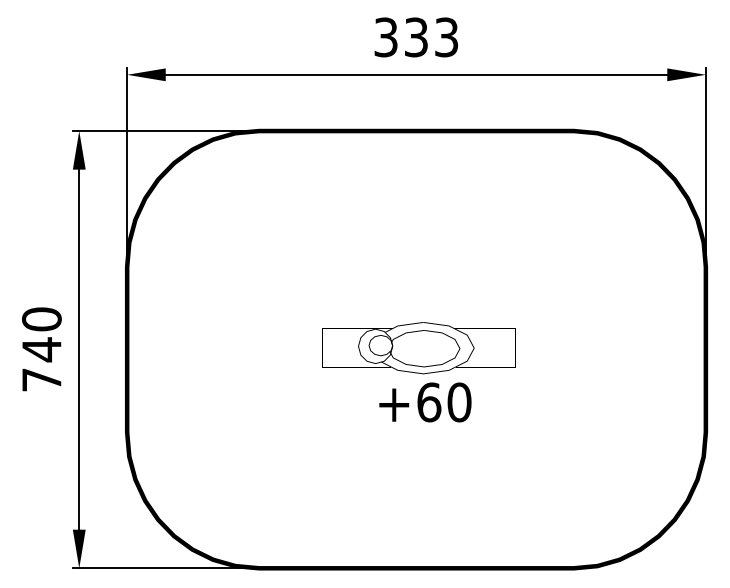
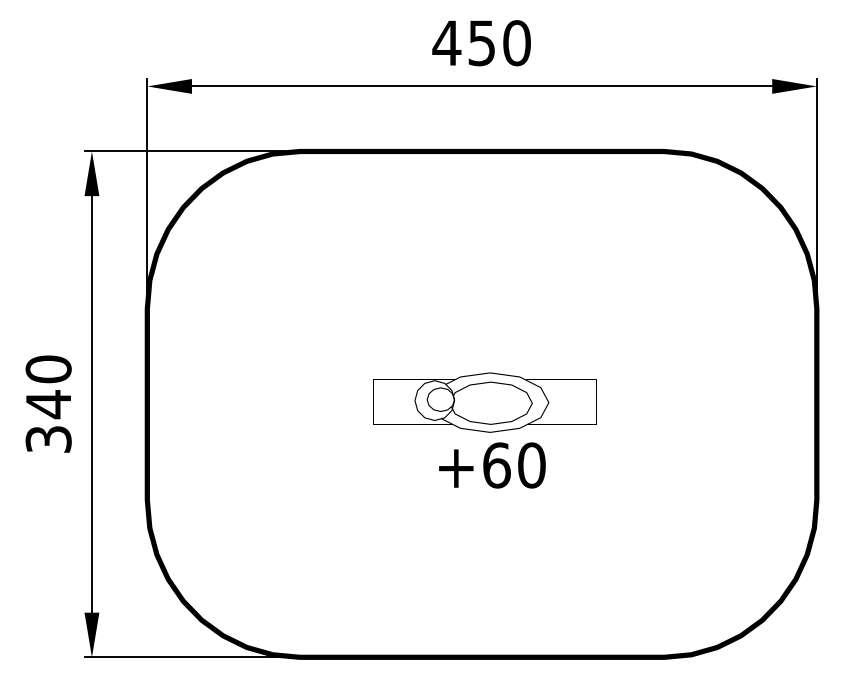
text: (415, 37) -> (480, 43), 333 -> 450
text: (41, 379) -> (48, 438), 740 -> 340

